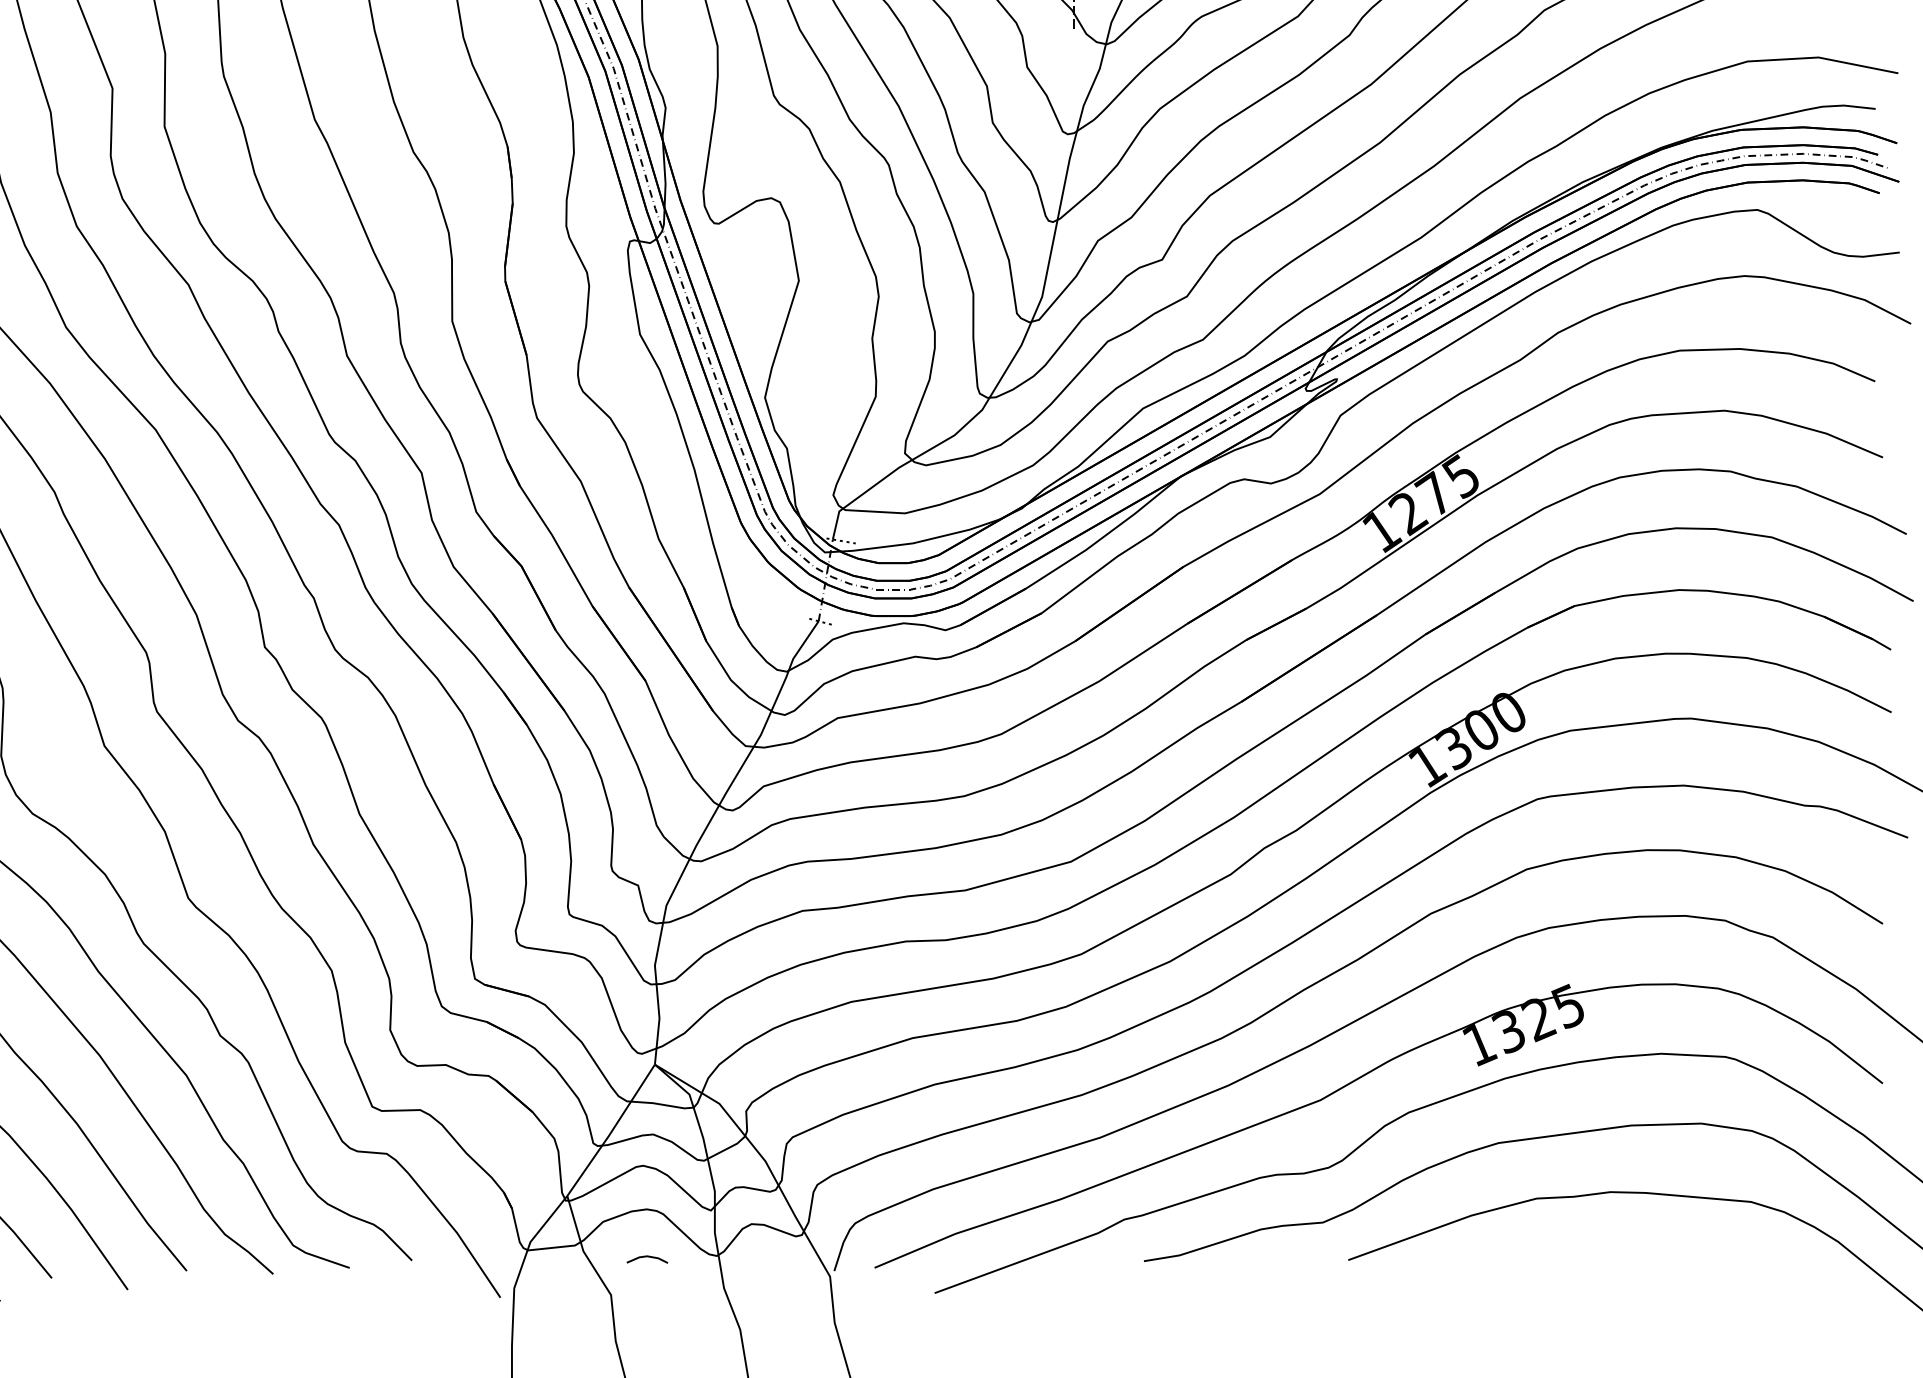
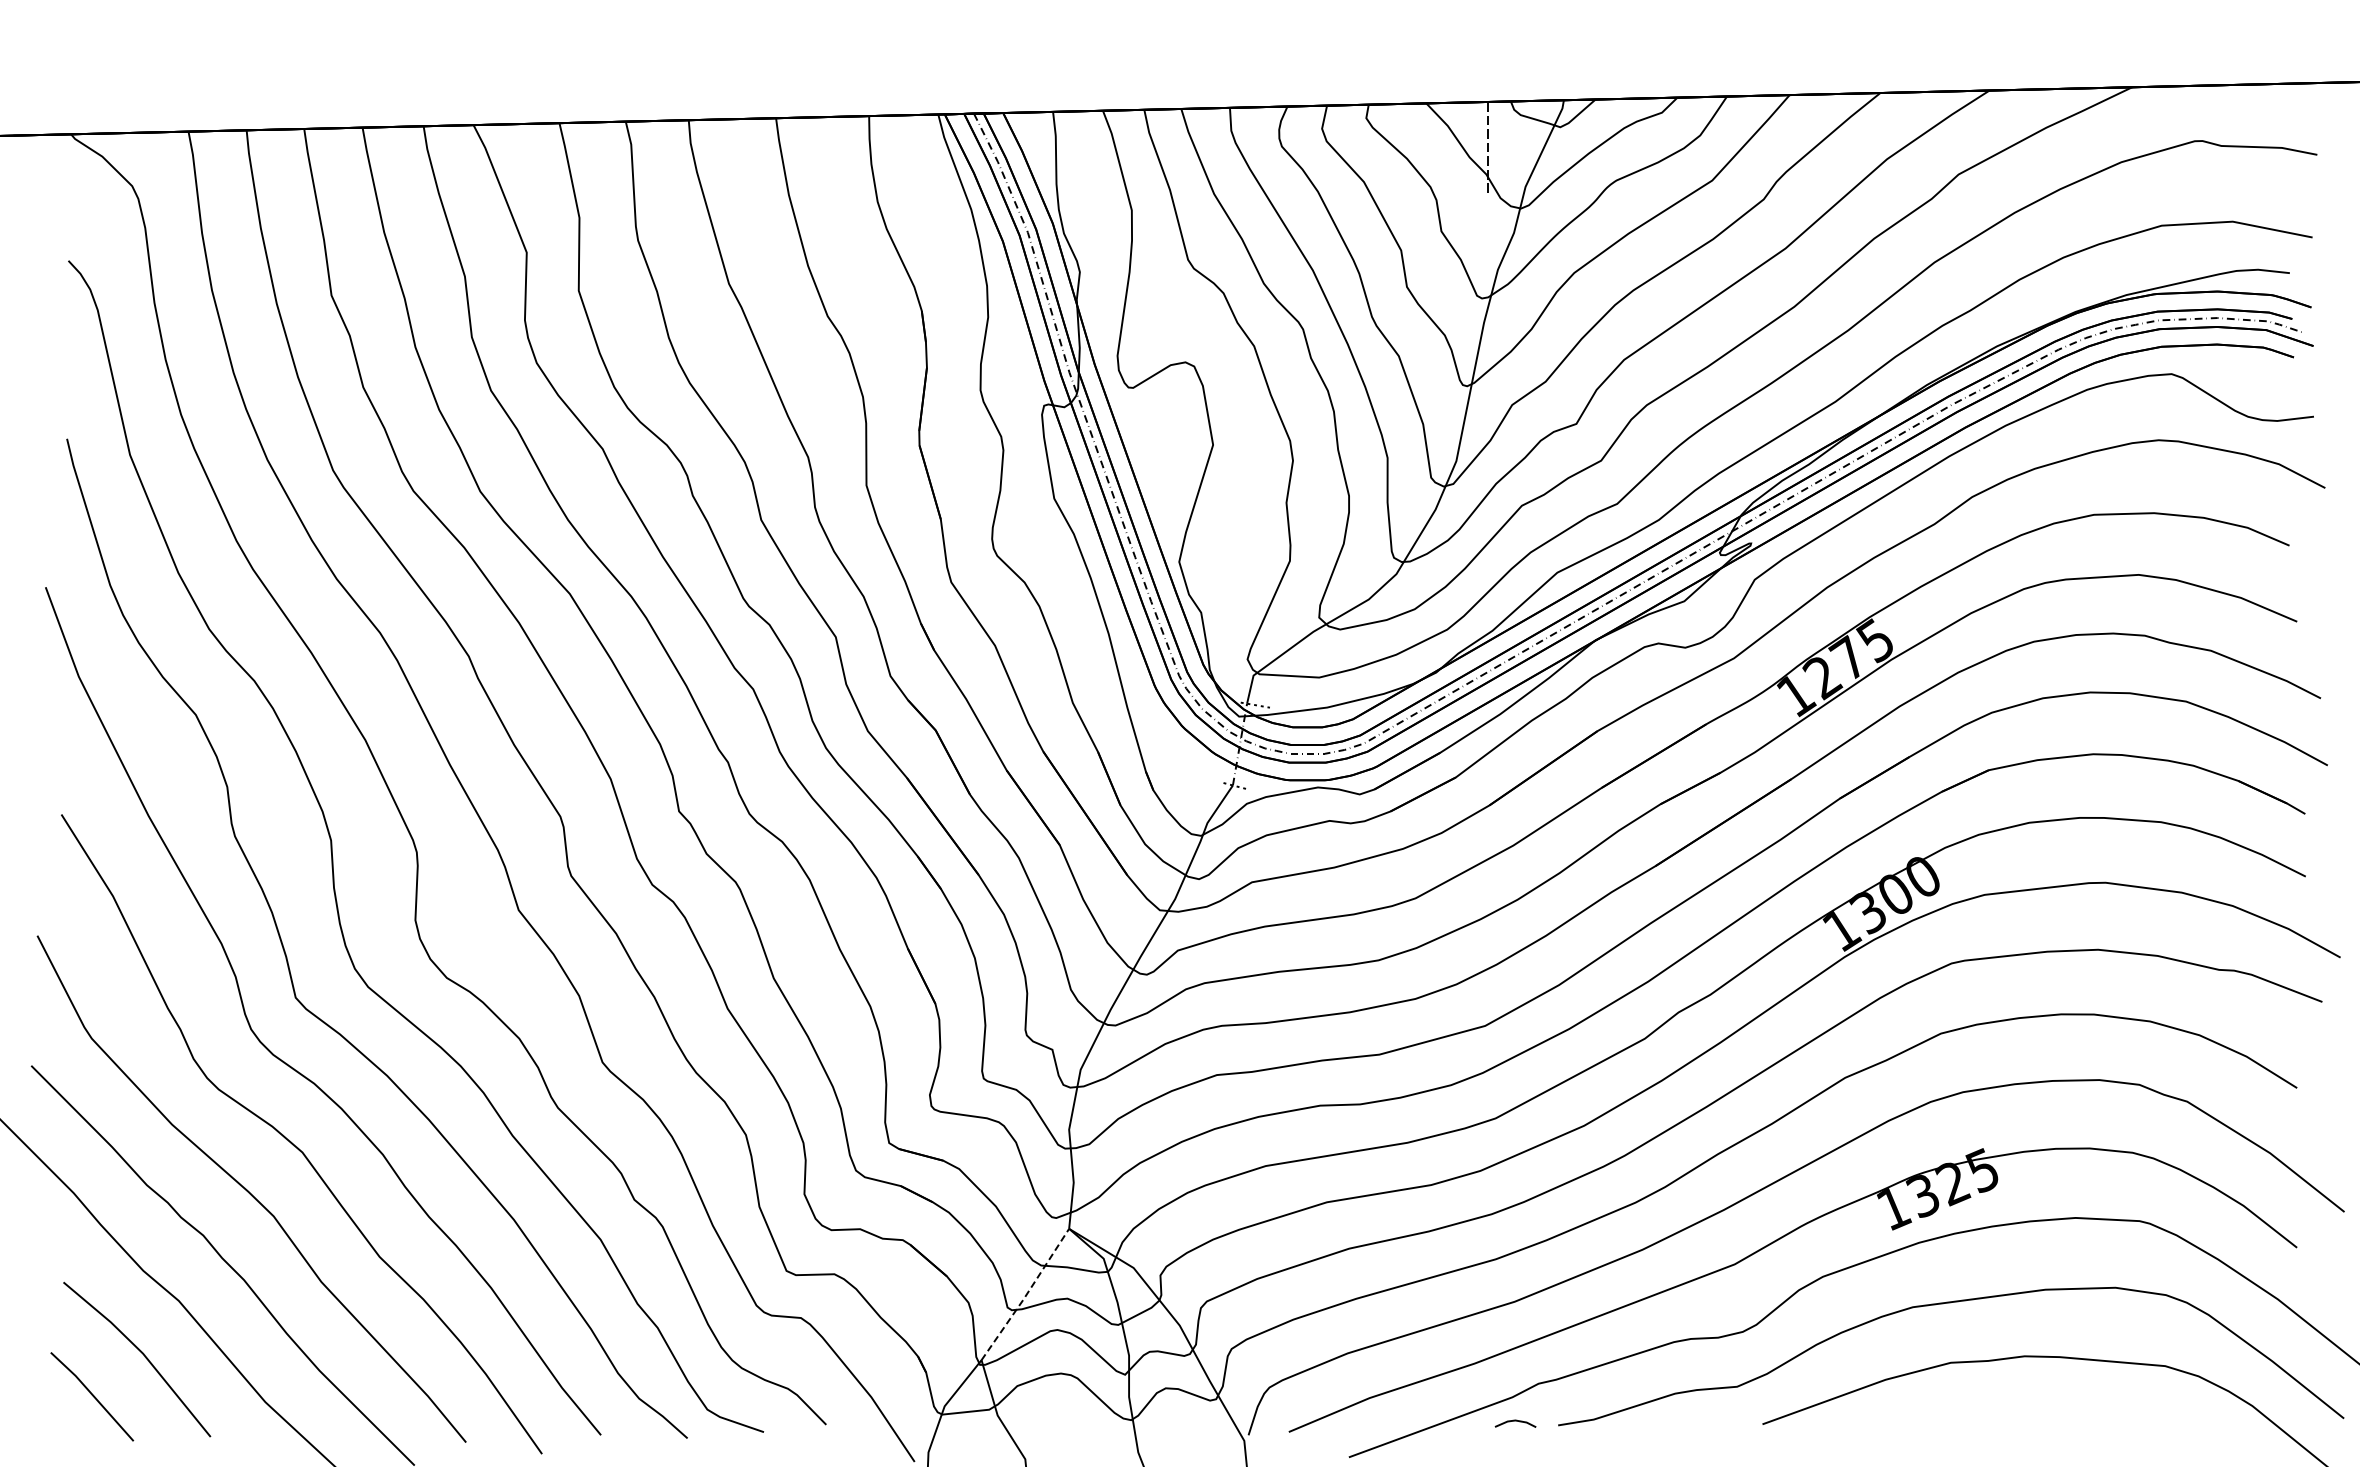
line: (612, 1131) -> (1026, 1295), solid -> dashed
line: (647, 1257) -> (1515, 1421), moved

